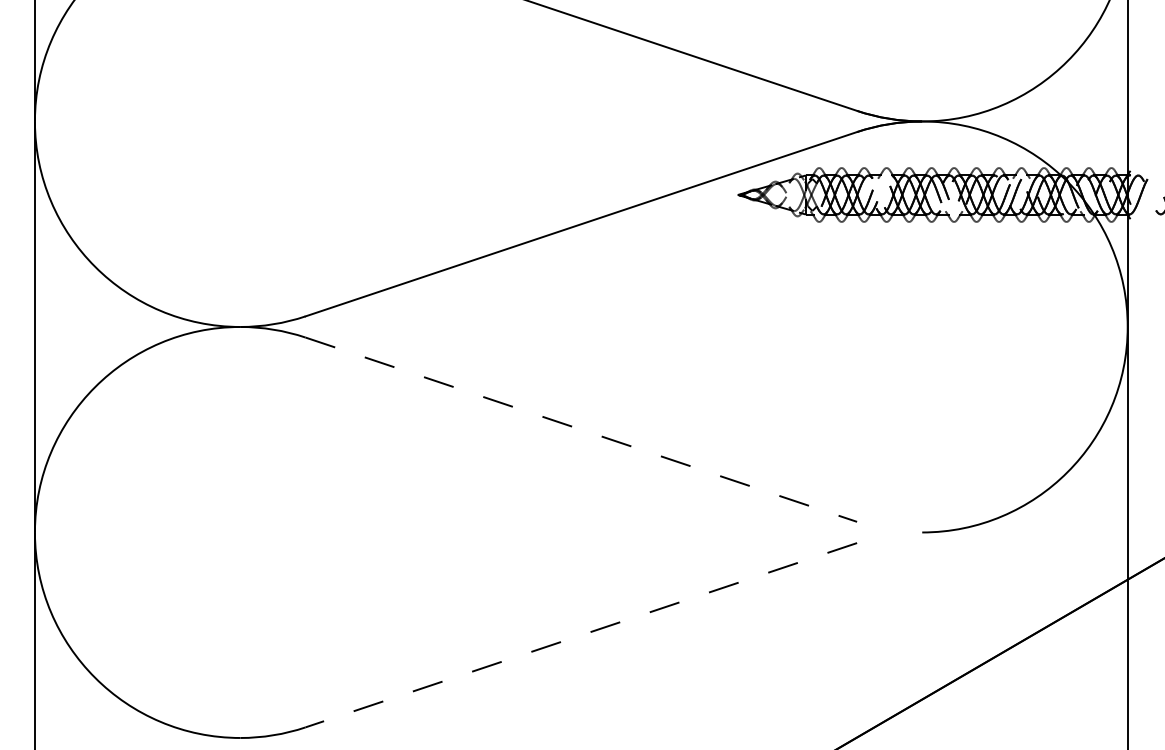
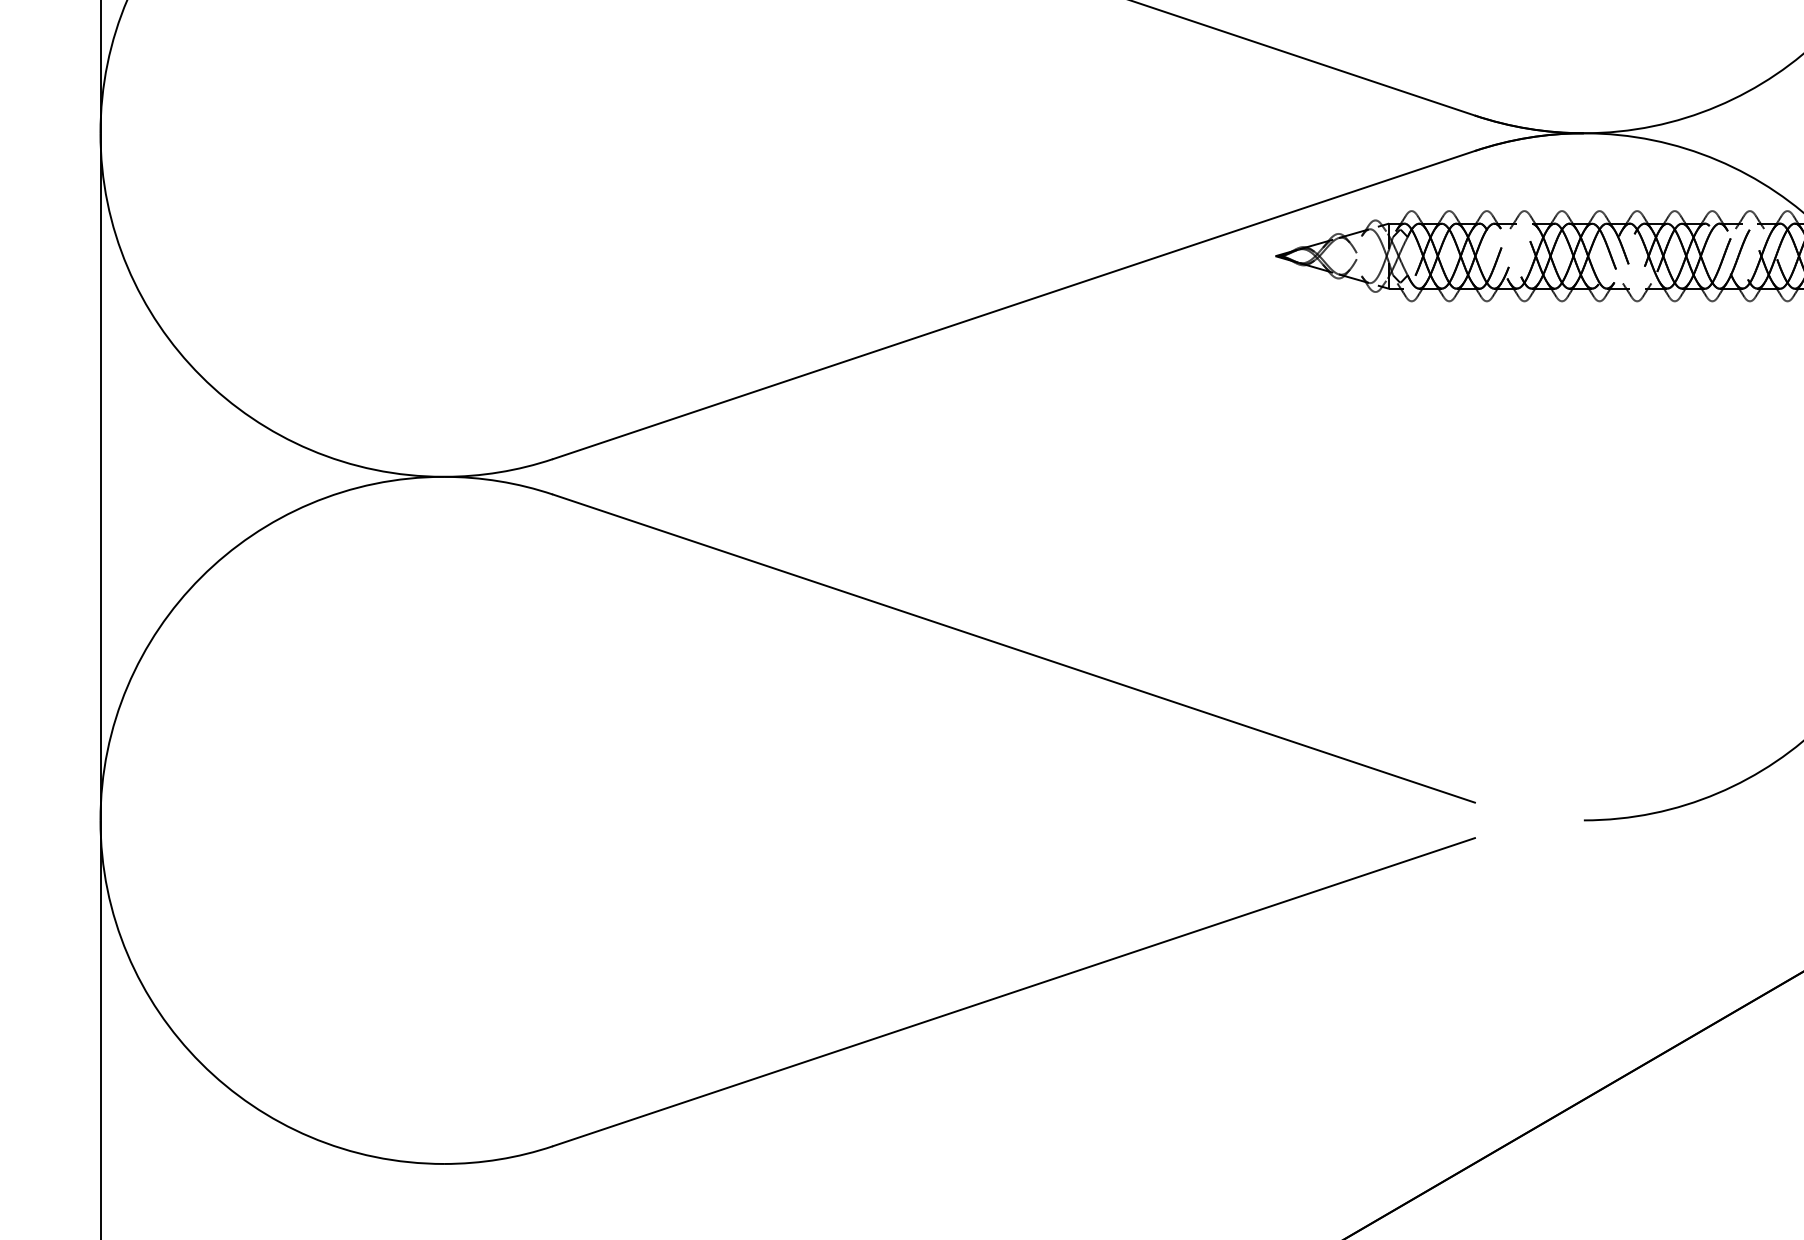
line: (581, 429) -> (1014, 648), dashed -> solid
line: (581, 635) -> (1014, 992), dashed -> solid

